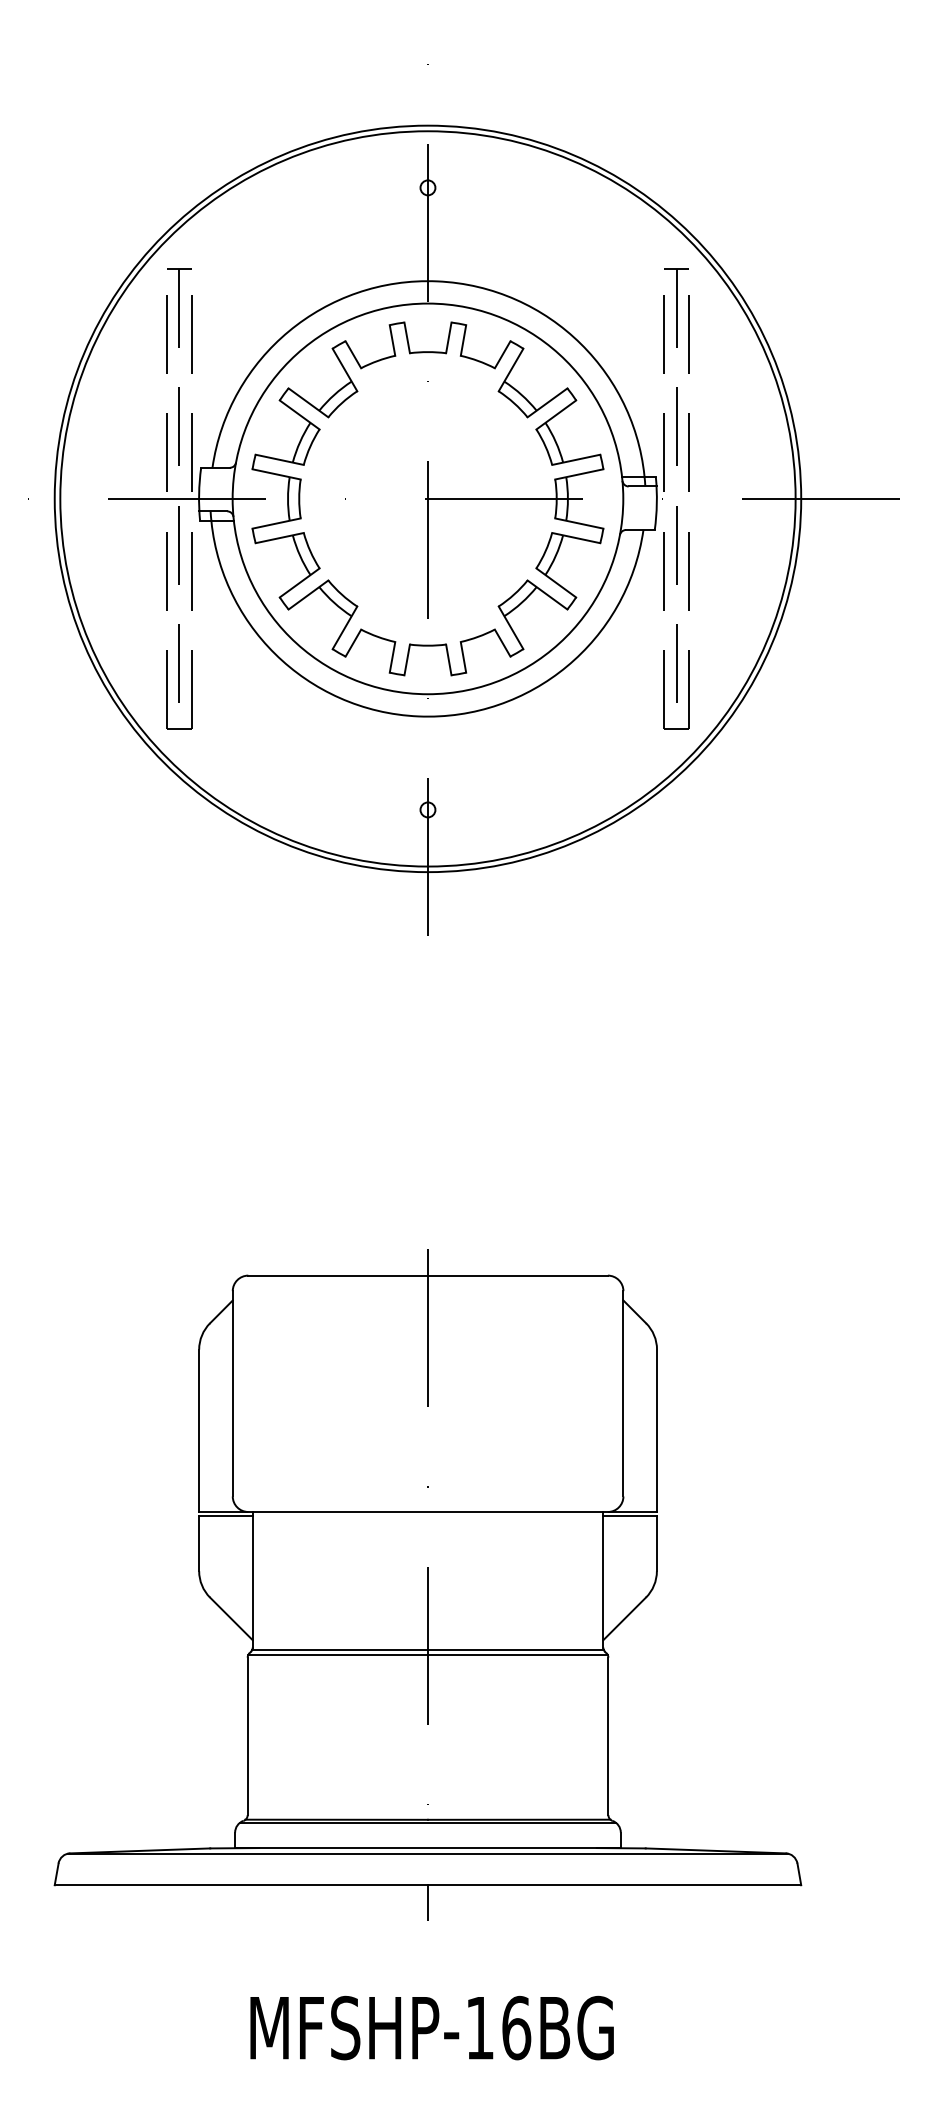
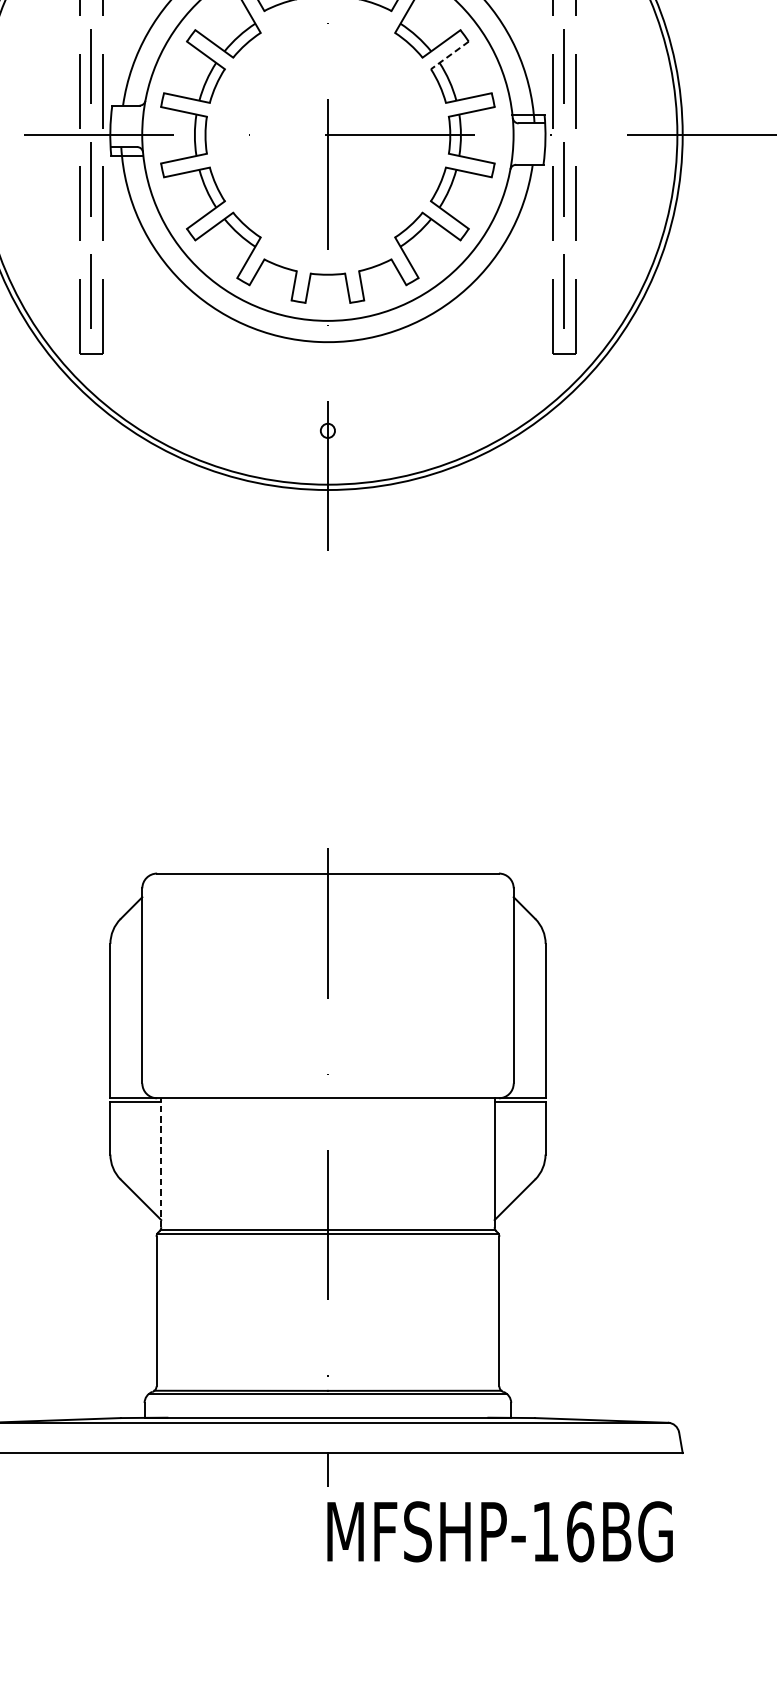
line: (556, 415) -> (450, 55), solid -> dashed
line: (252, 1579) -> (161, 1162), solid -> dashed
text: (431, 2027) -> (499, 1531), moved

